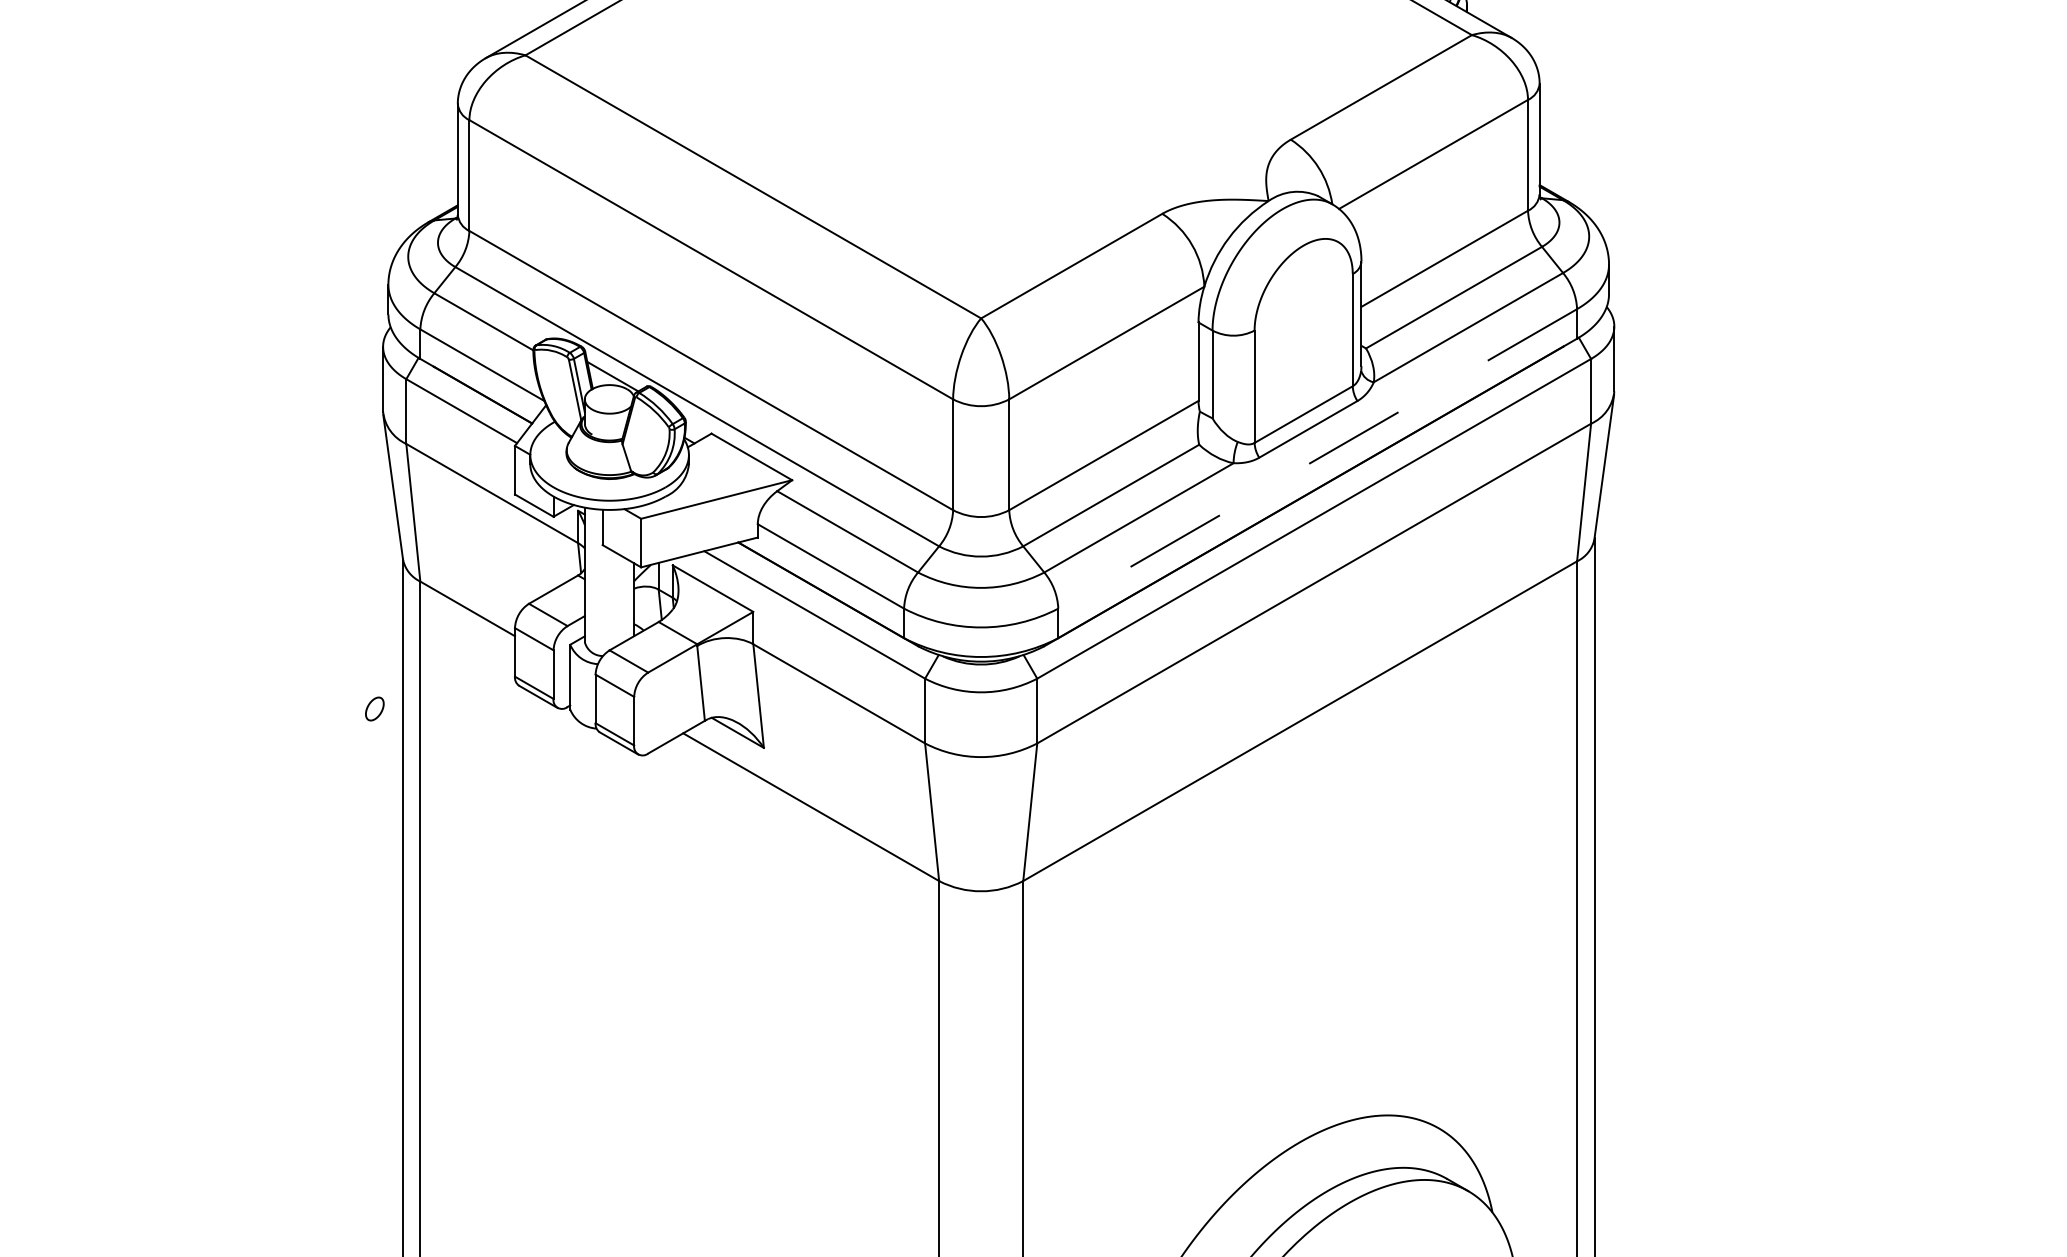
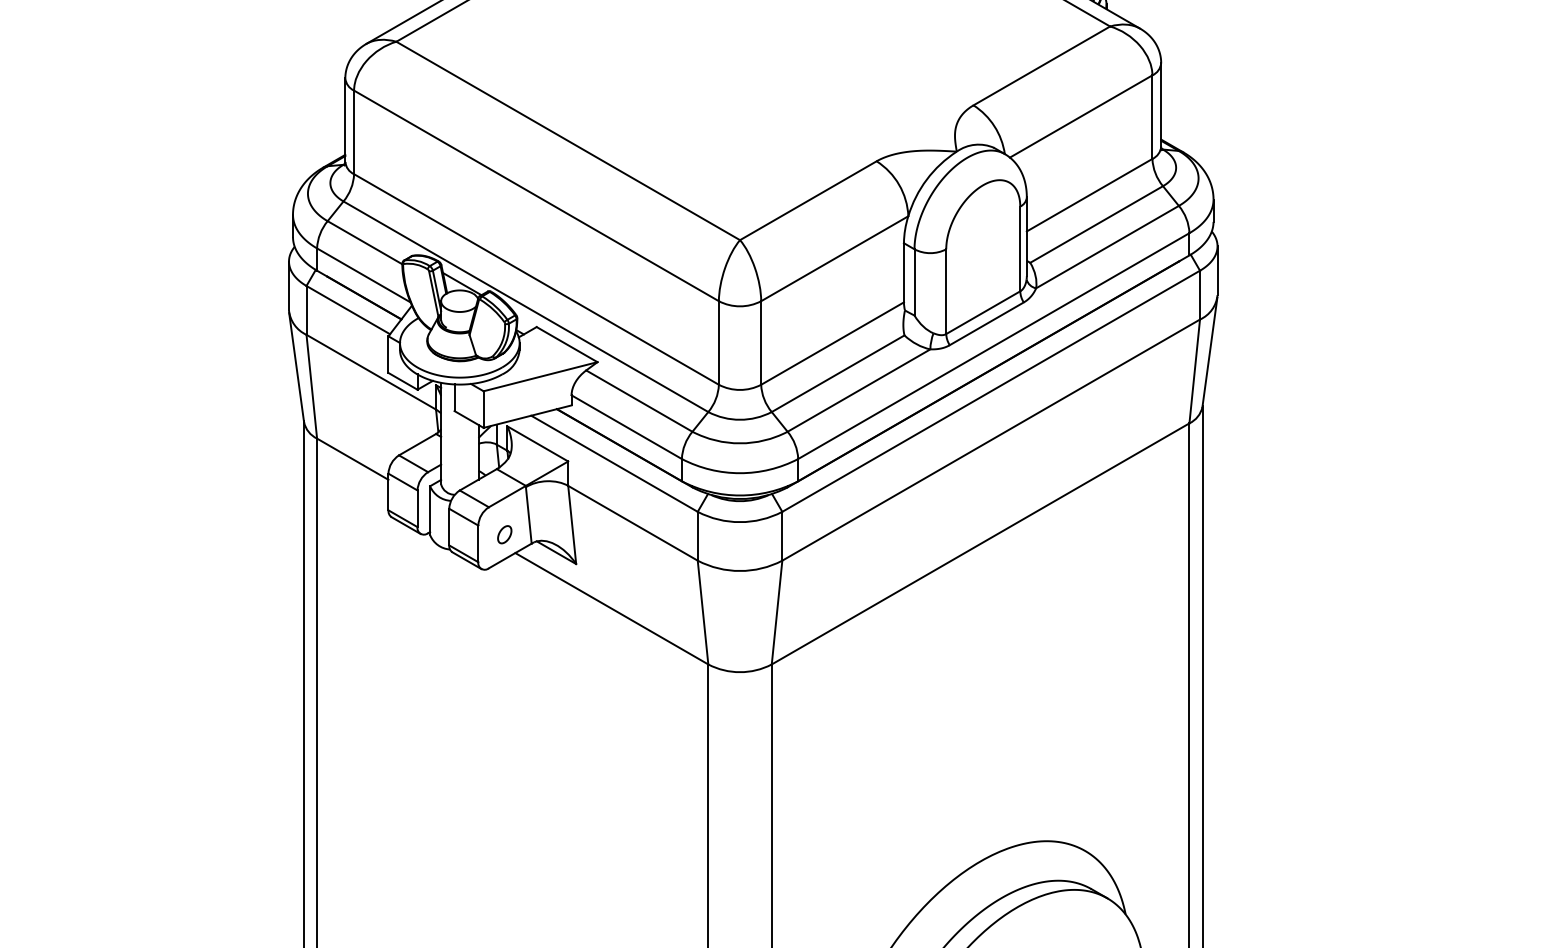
line: (1317, 459) -> (993, 346), dashed -> solid
part: (374, 708) -> (504, 534), moved

